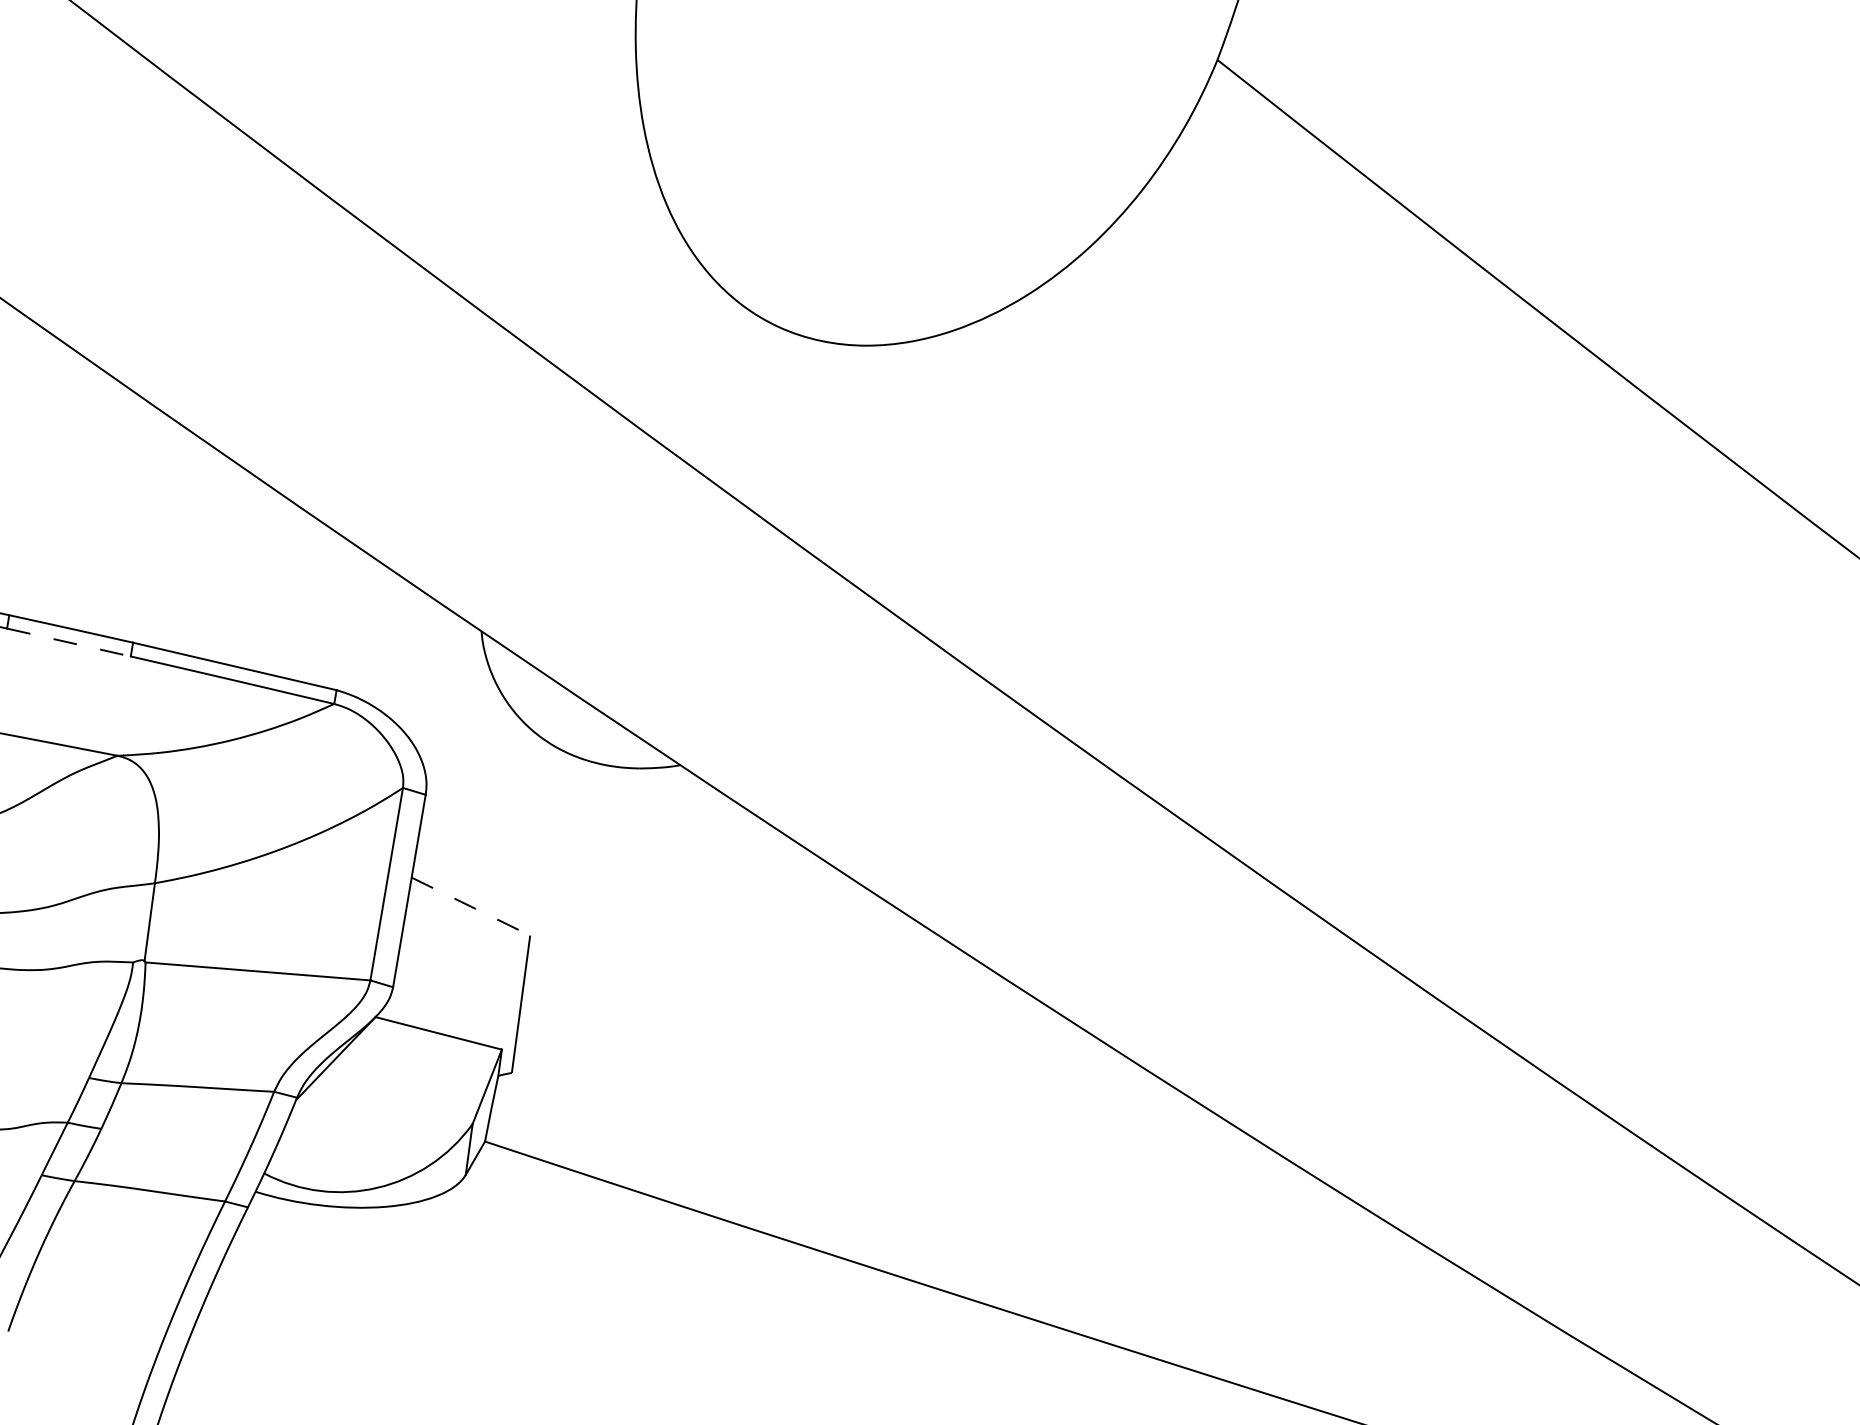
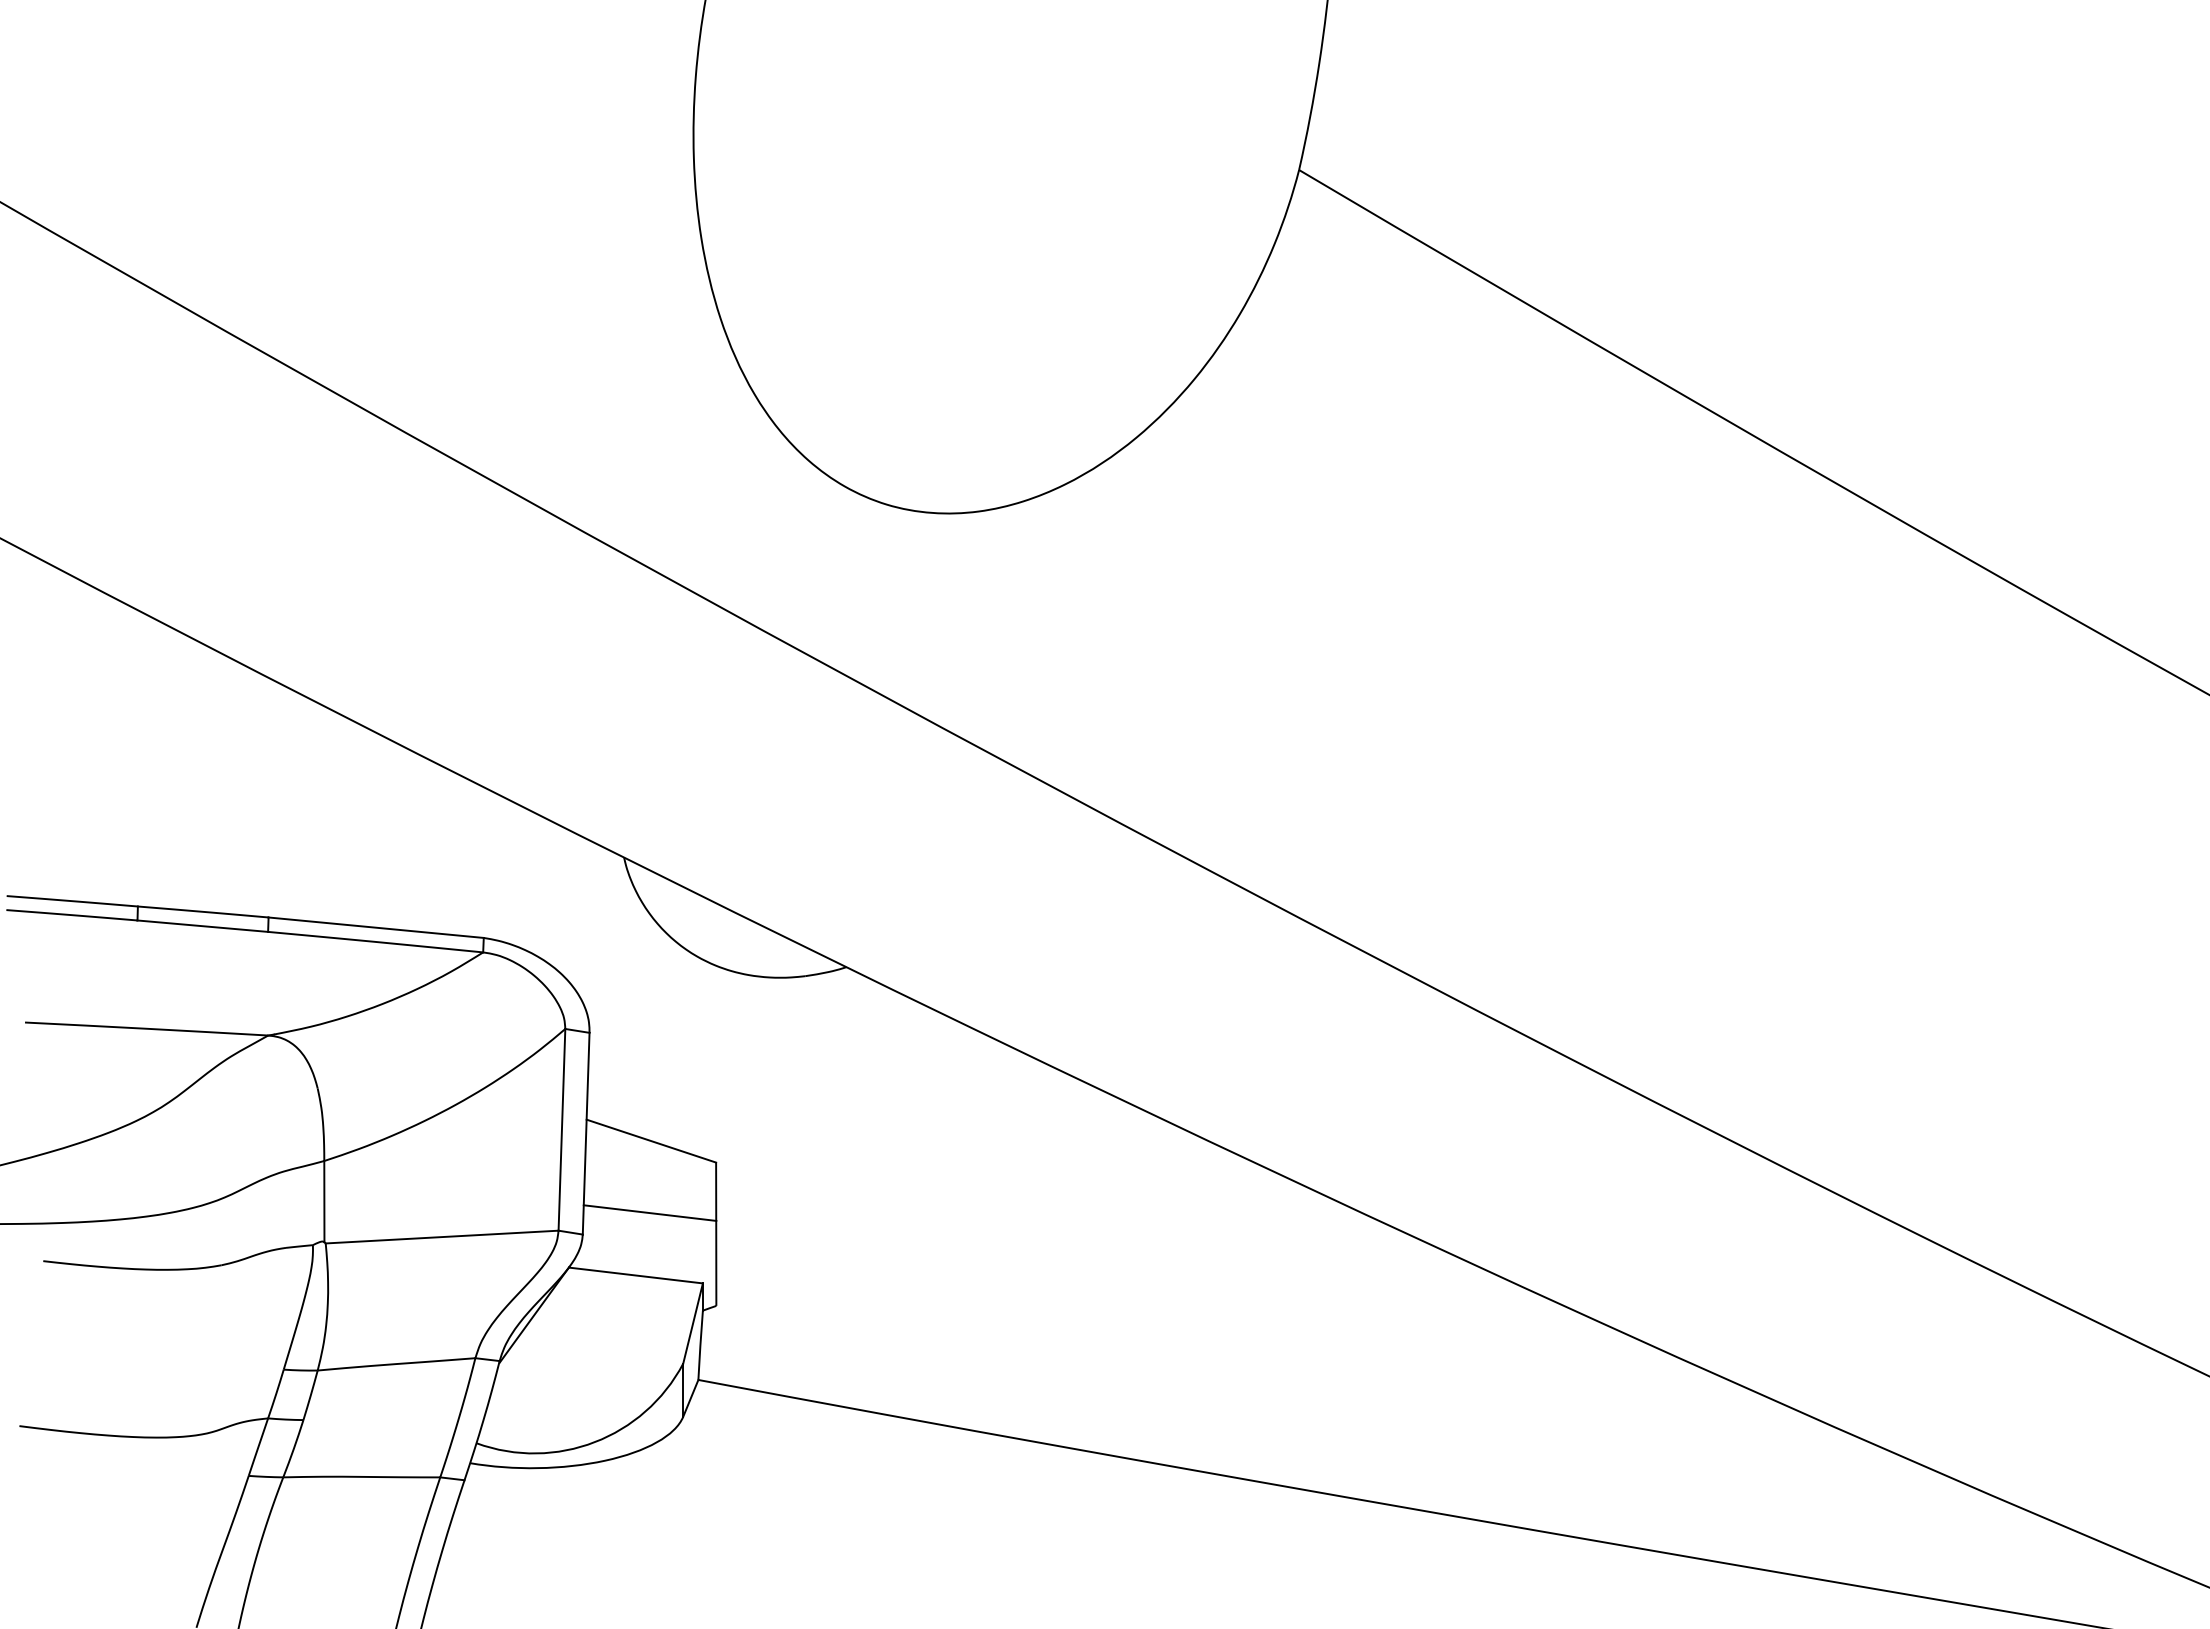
line: (68, 642) -> (202, 926), dashed -> solid
line: (471, 906) -> (651, 1141), dashed -> solid
line: (459, 974) -> (649, 1212), added

